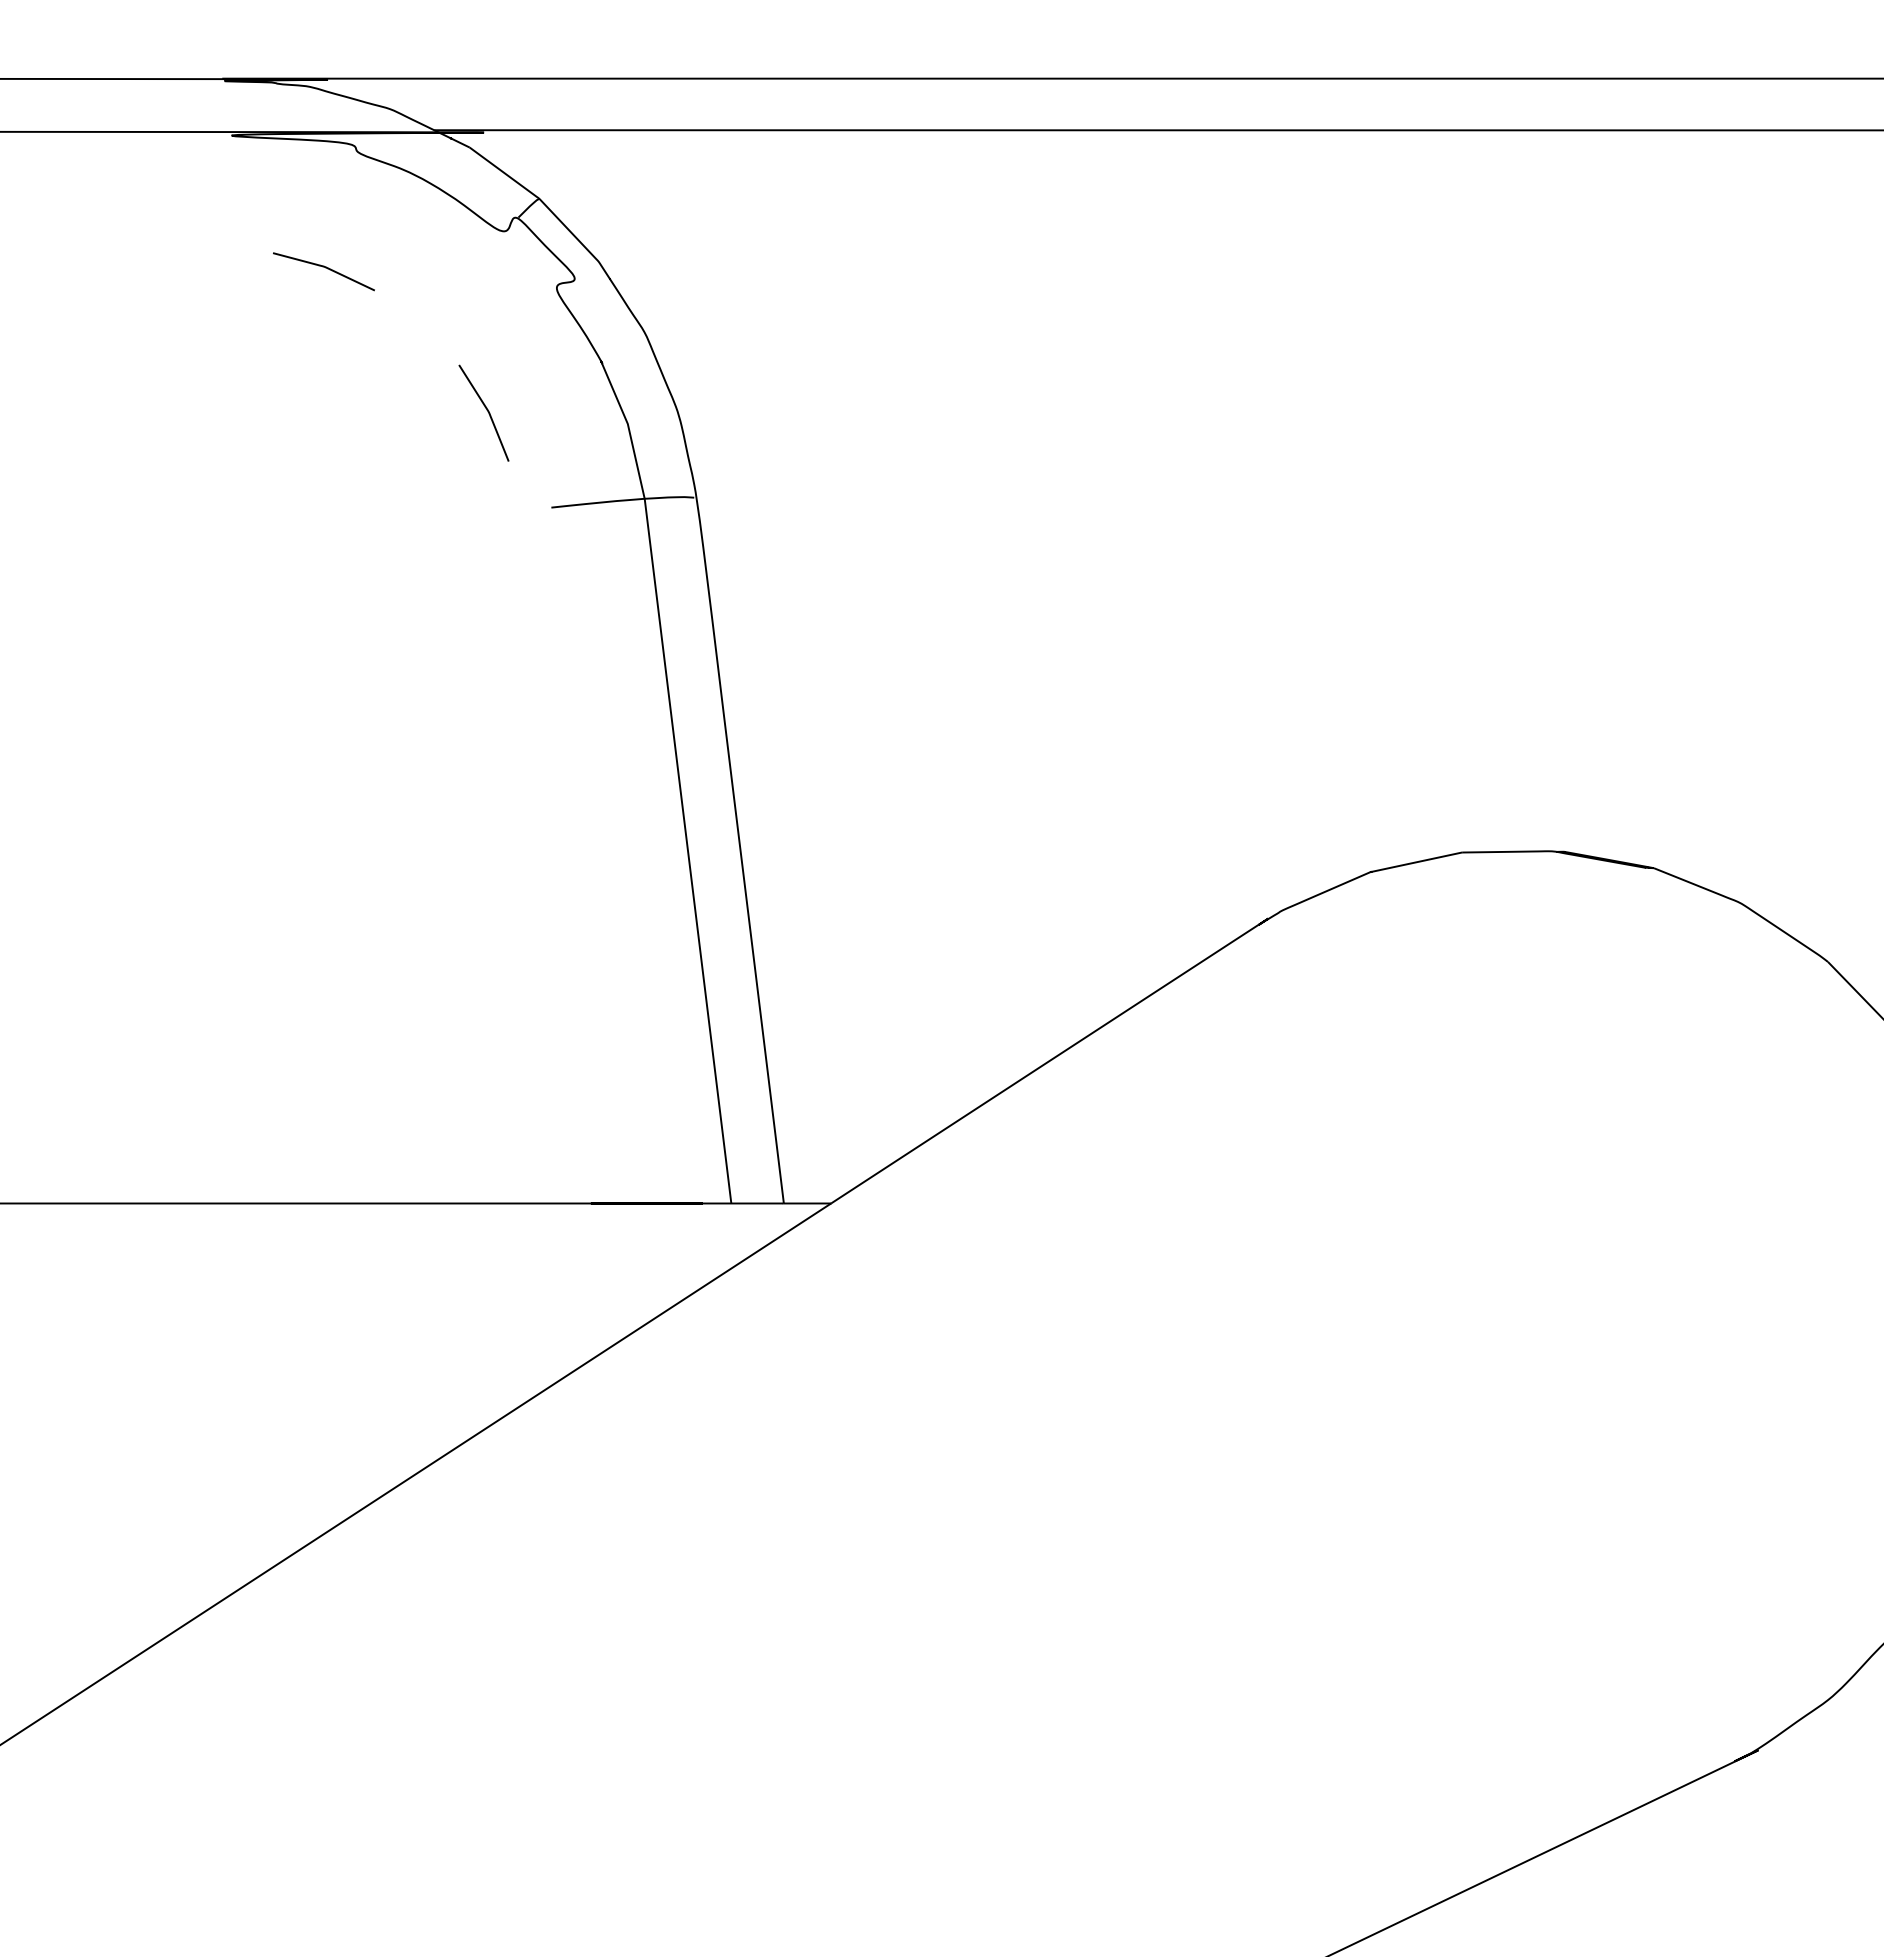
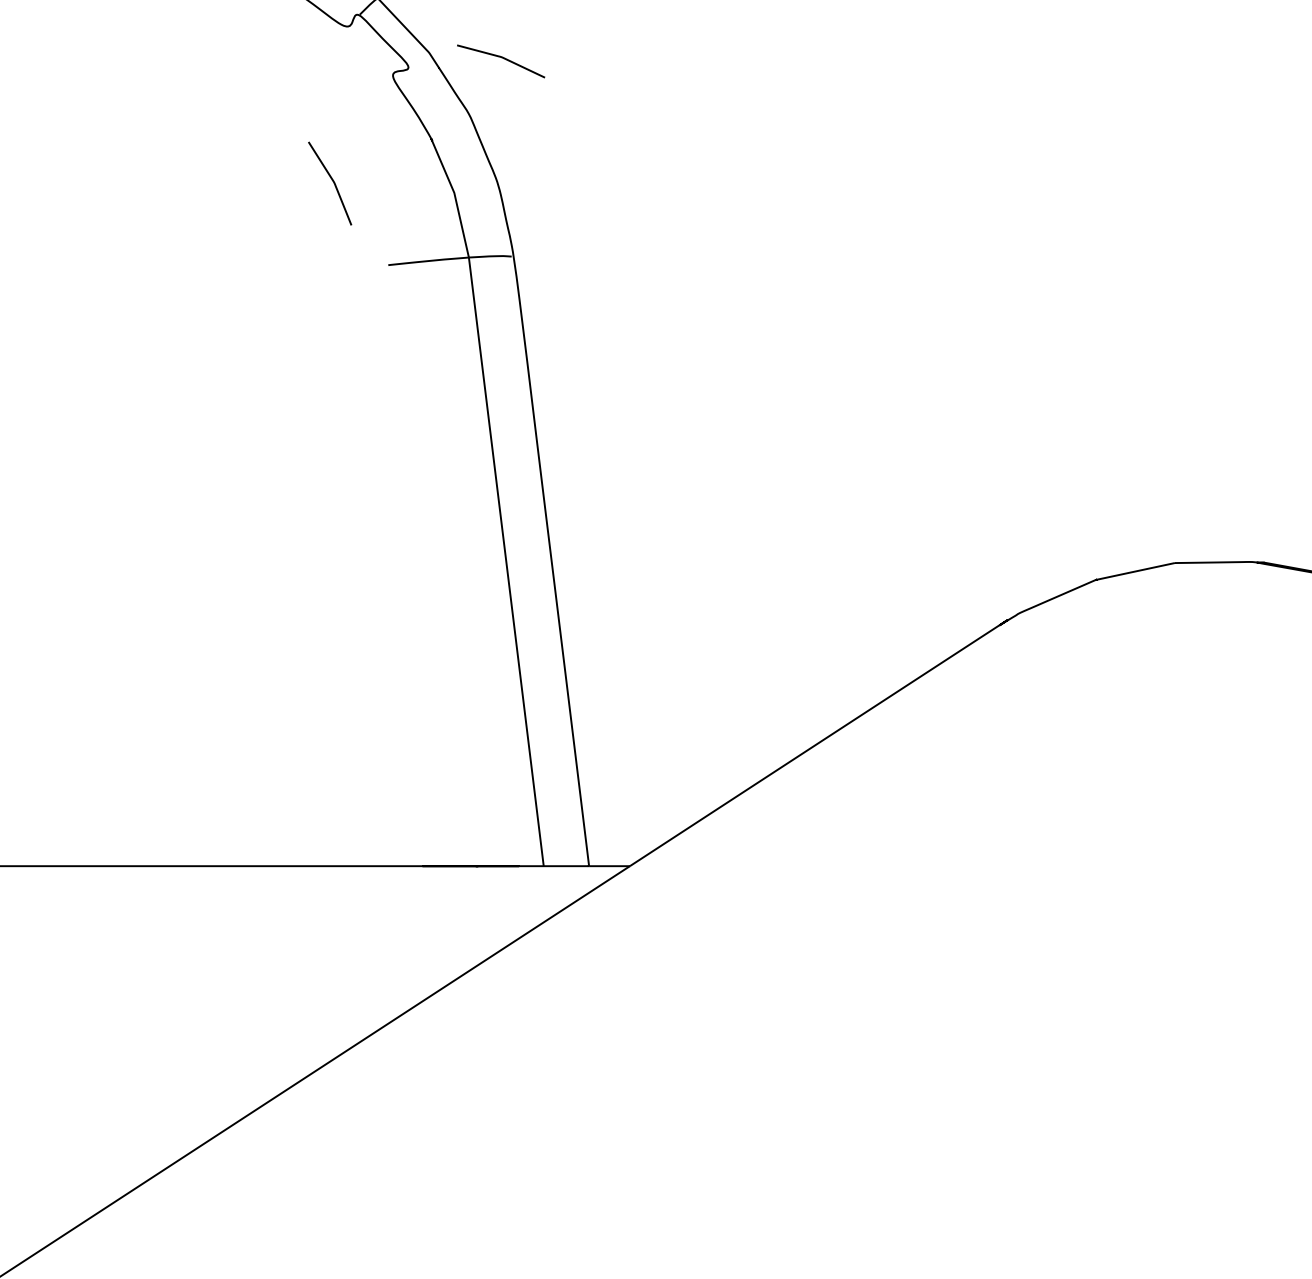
curve: (325, 268) -> (502, 58), moved

